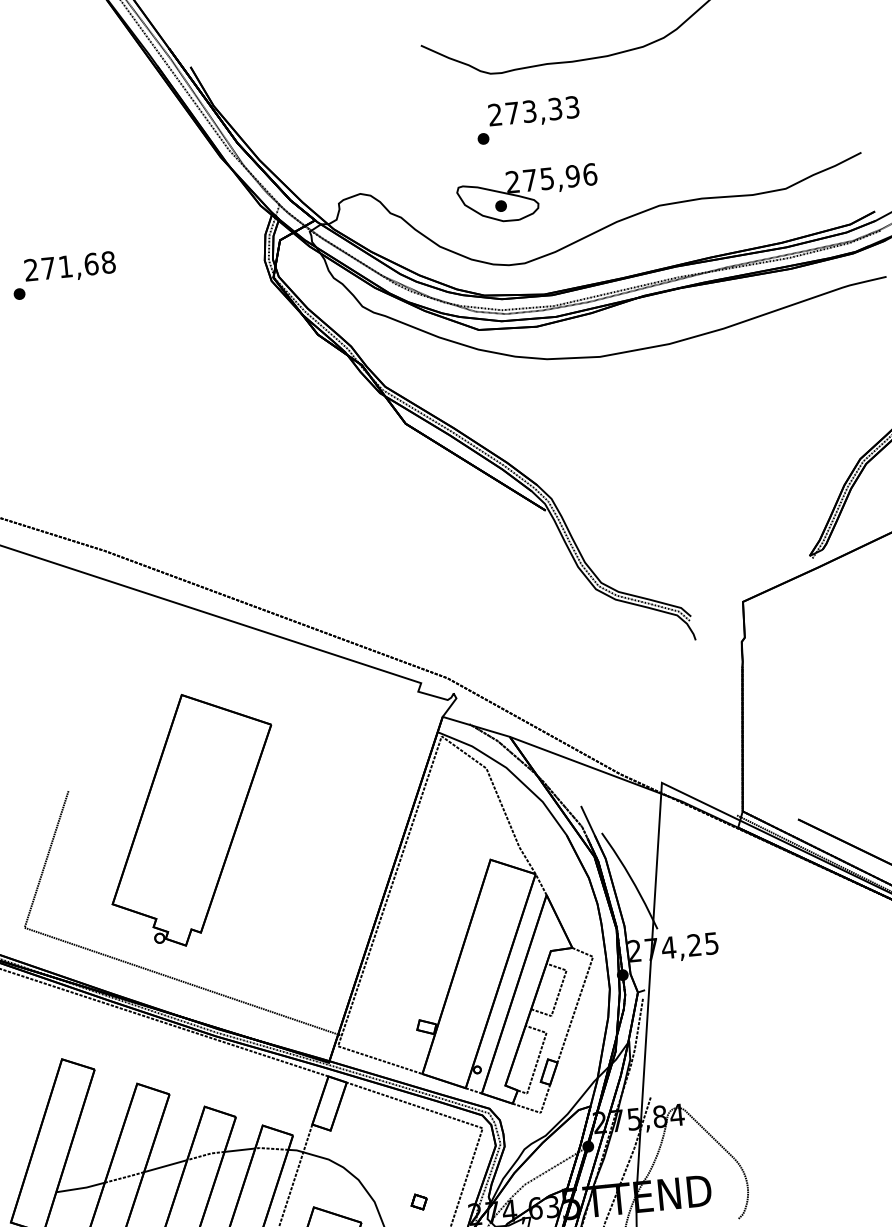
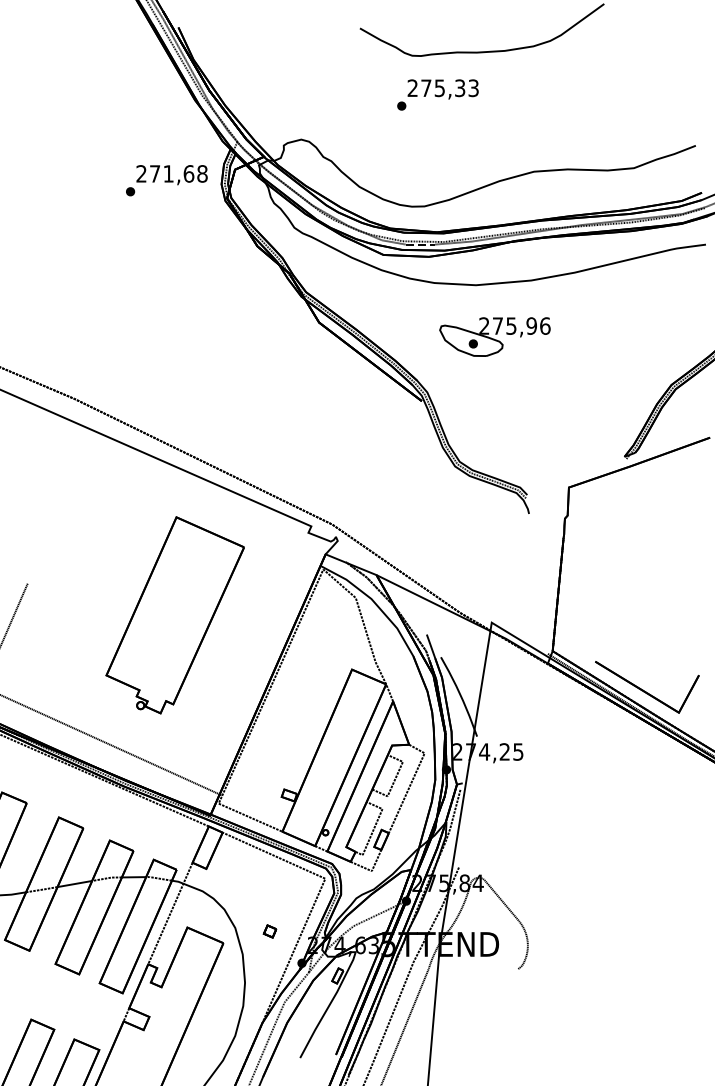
text: (529, 110) -> (439, 87), 273,33 -> 275,33
part: (527, 194) -> (494, 336), moved
text: (63, 275) -> (166, 180), moved
part: (191, 819) -> (174, 615), moved

